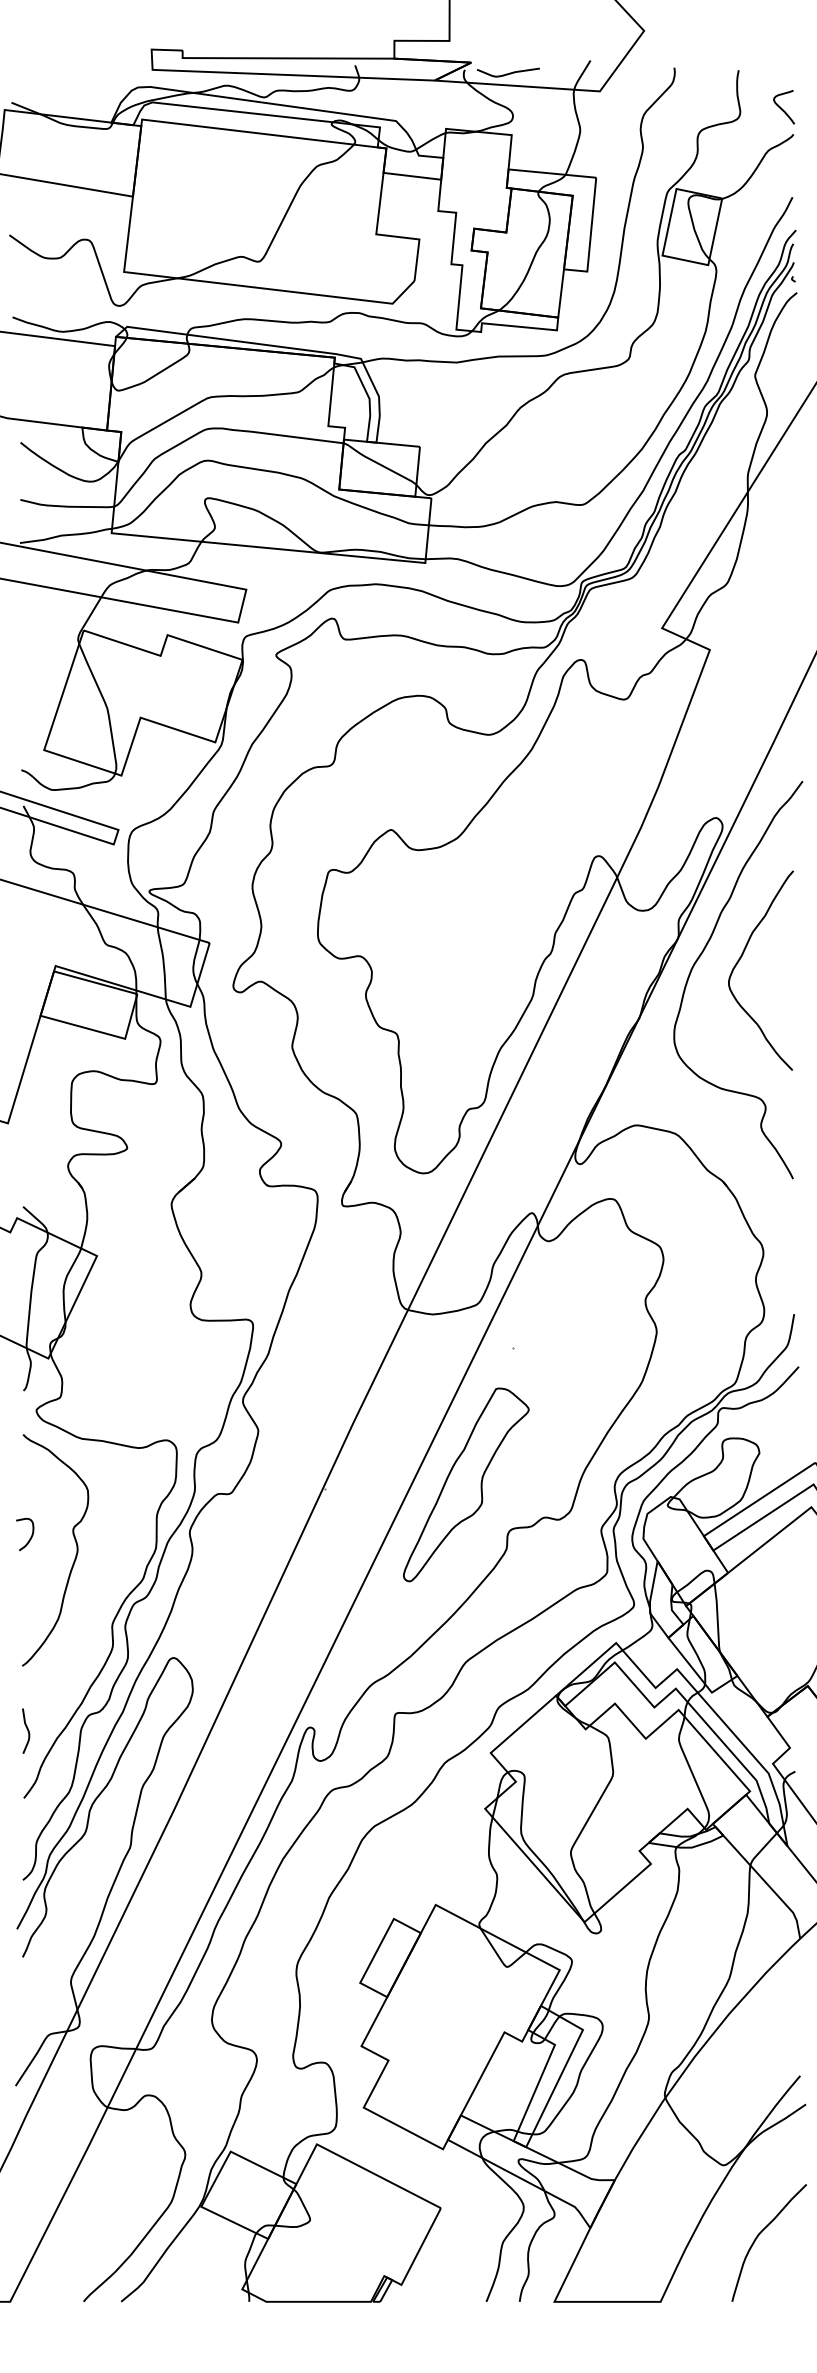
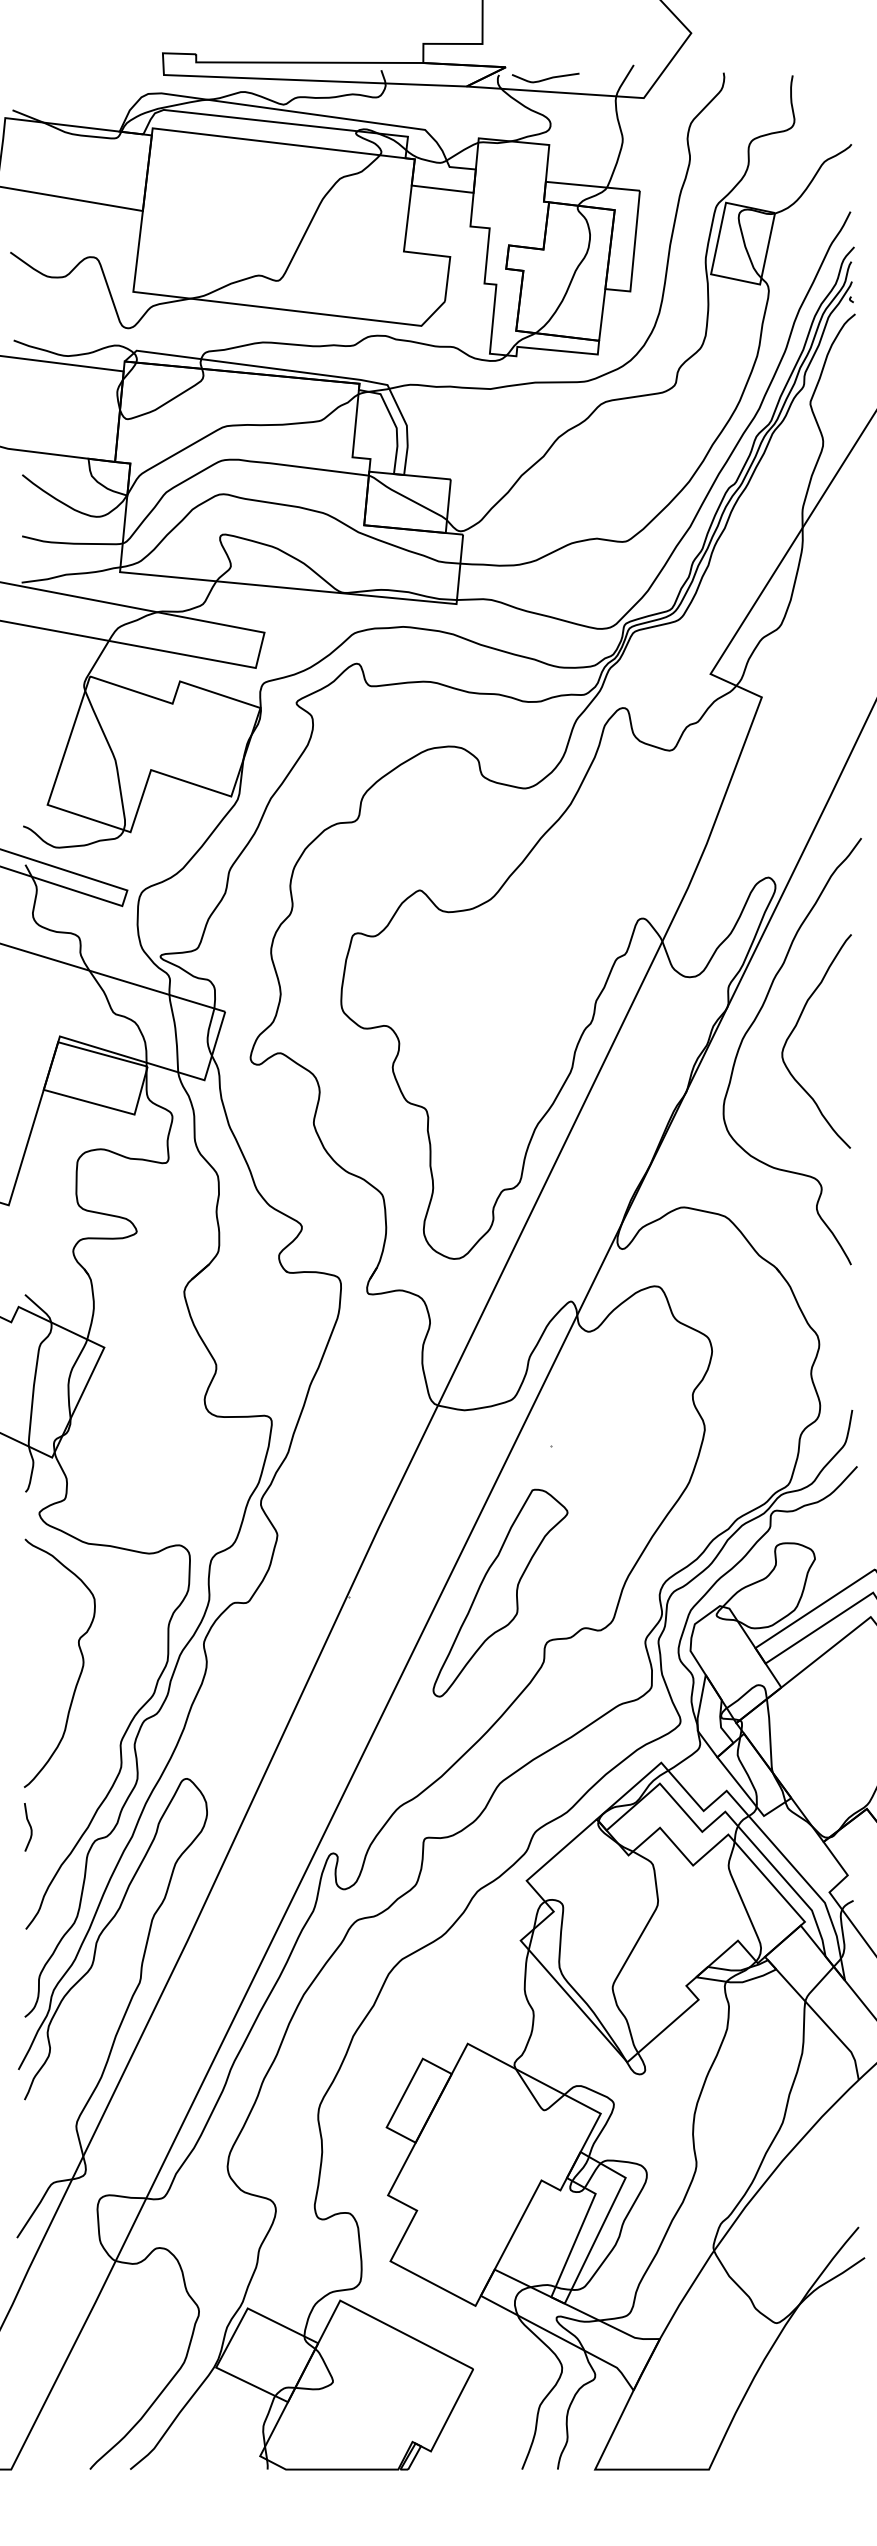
curve: (782, 108) -> (839, 116), removed
curve: (30, 1536) -> (33, 1648), removed
curve: (27, 1730) -> (29, 1826), moved
curve: (758, 2237) -> (813, 2400), removed

